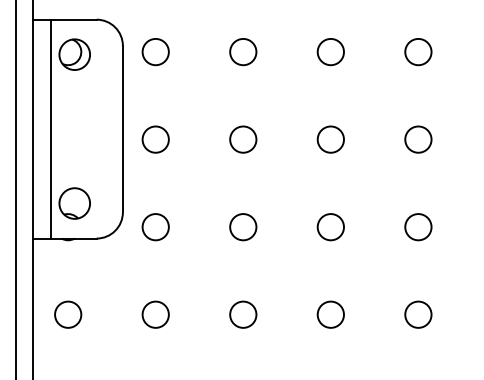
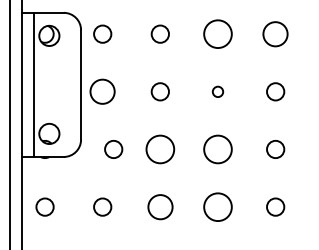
circle: (330, 51) -> (217, 33), size x1.6
circle: (418, 51) -> (275, 33), size x1.4
circle: (155, 139) -> (102, 91), size x1.4
circle: (330, 139) -> (217, 91), size x0.6
circle: (155, 227) -> (113, 149), moved
circle: (243, 227) -> (160, 149), size x1.6
circle: (330, 227) -> (217, 149), size x1.6
circle: (242, 313) -> (159, 206), size x1.4
circle: (330, 313) -> (217, 206), size x1.6

